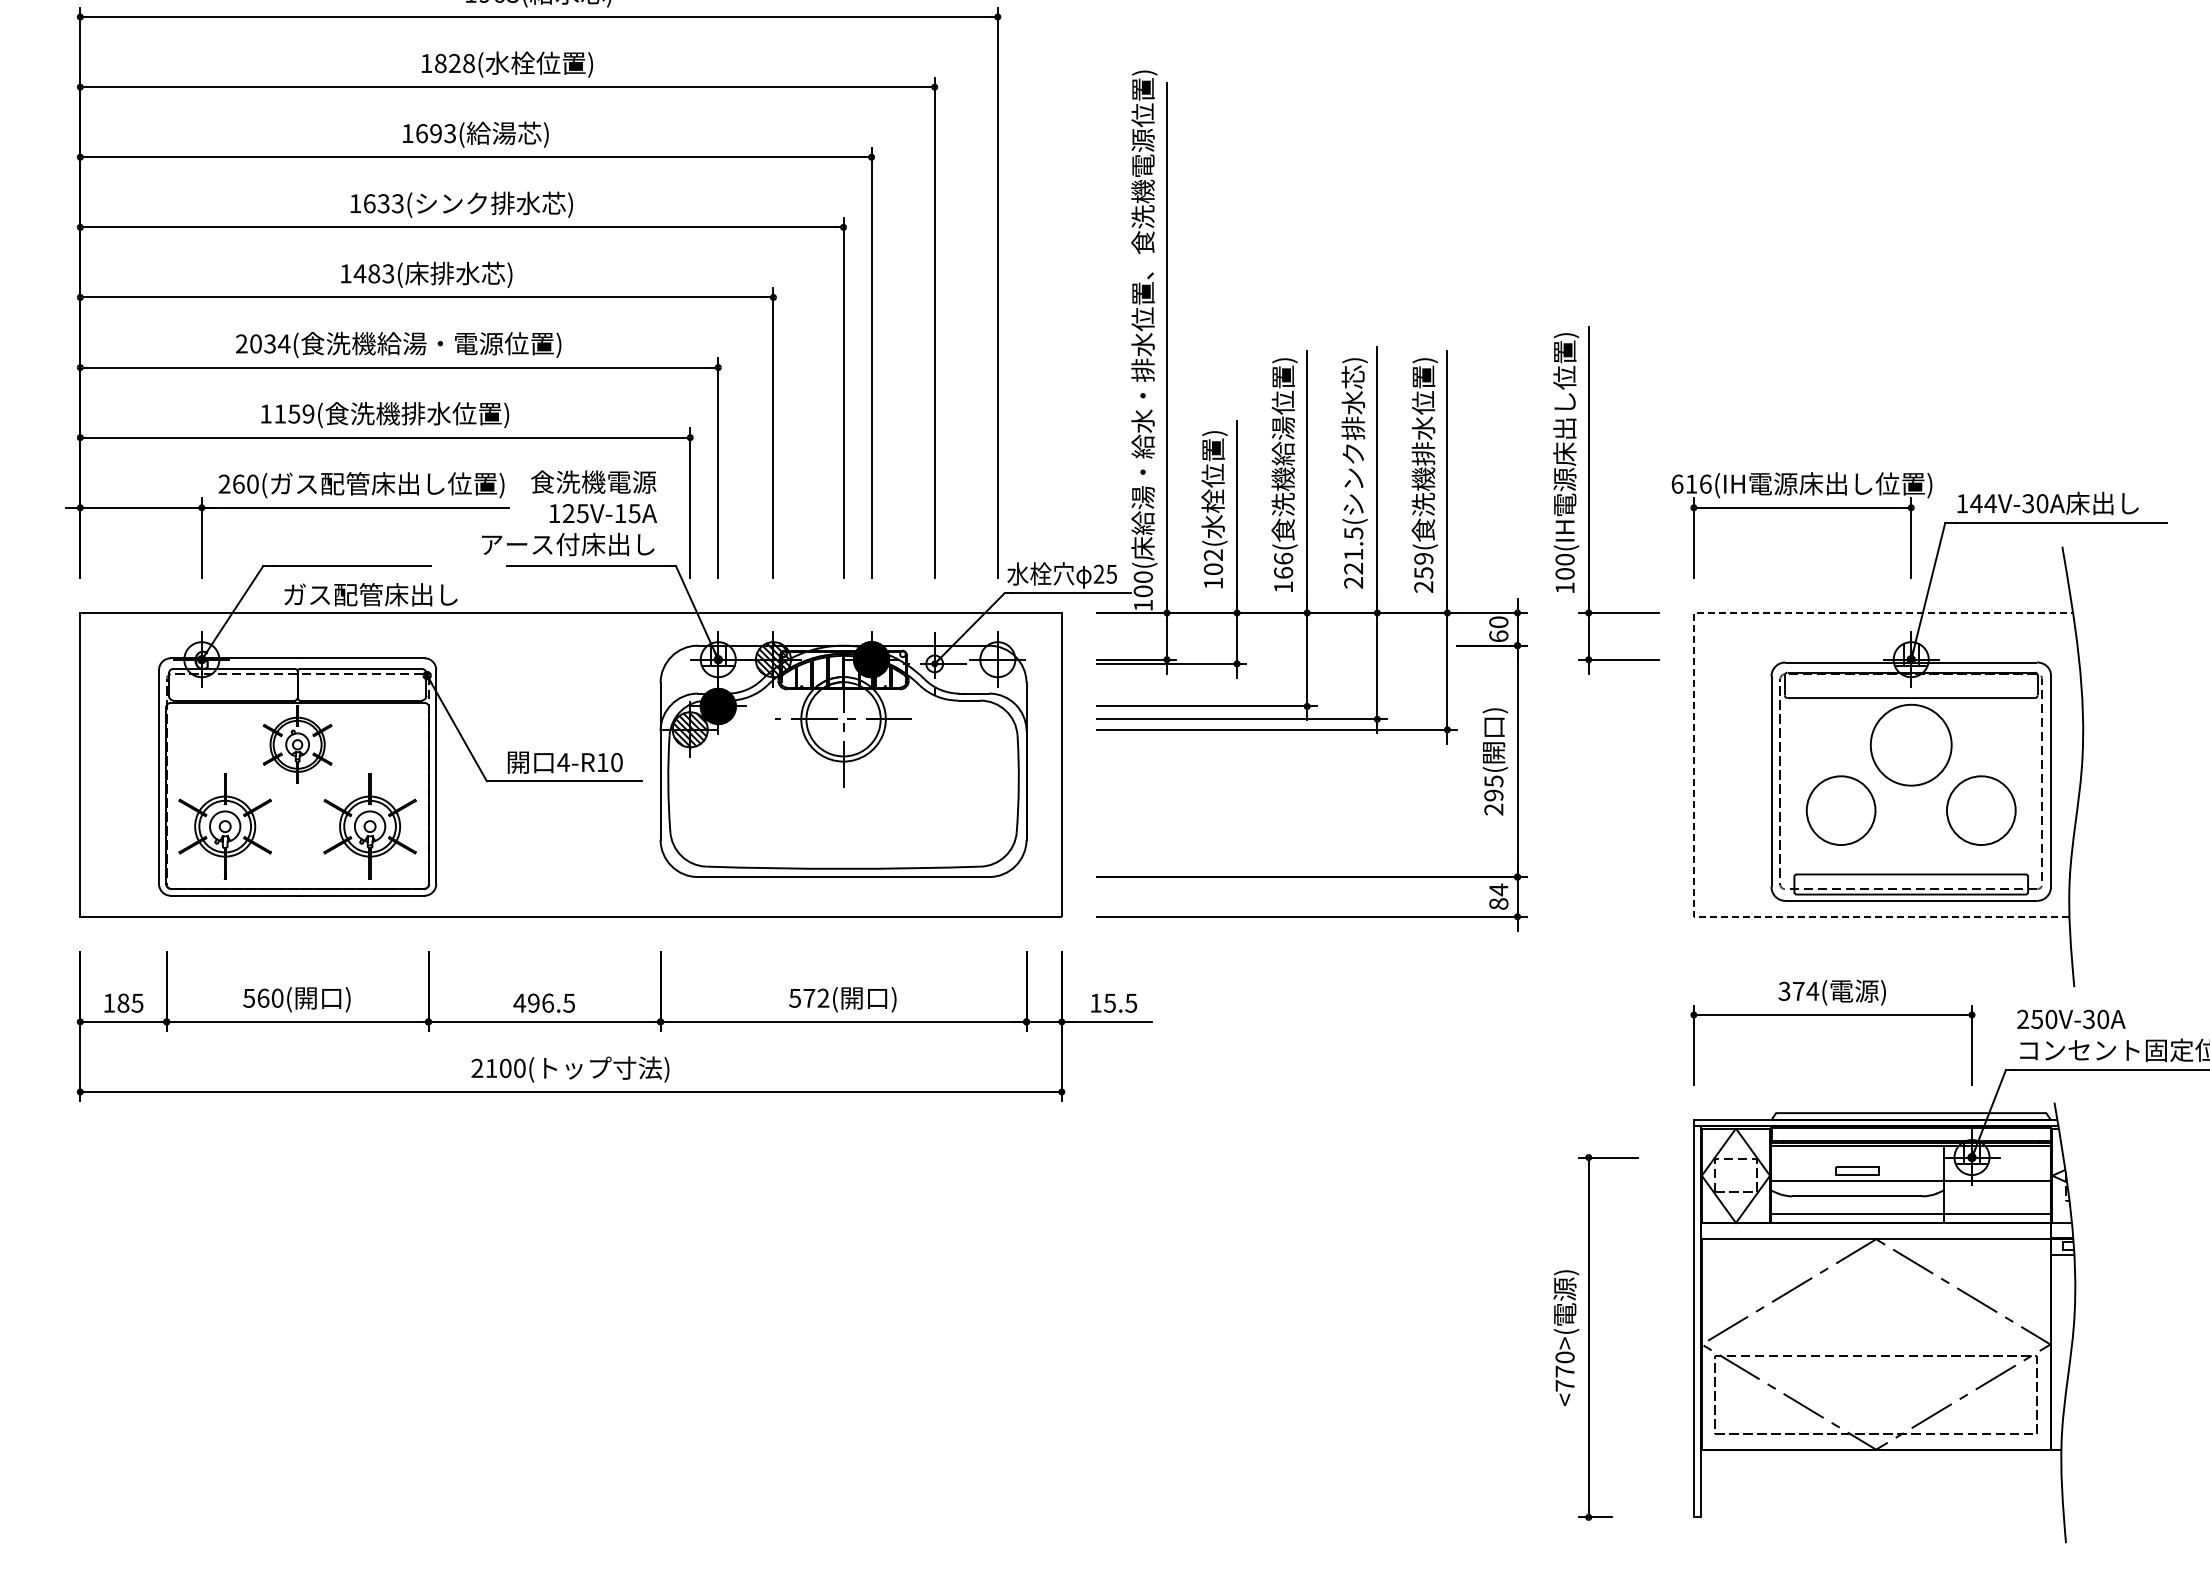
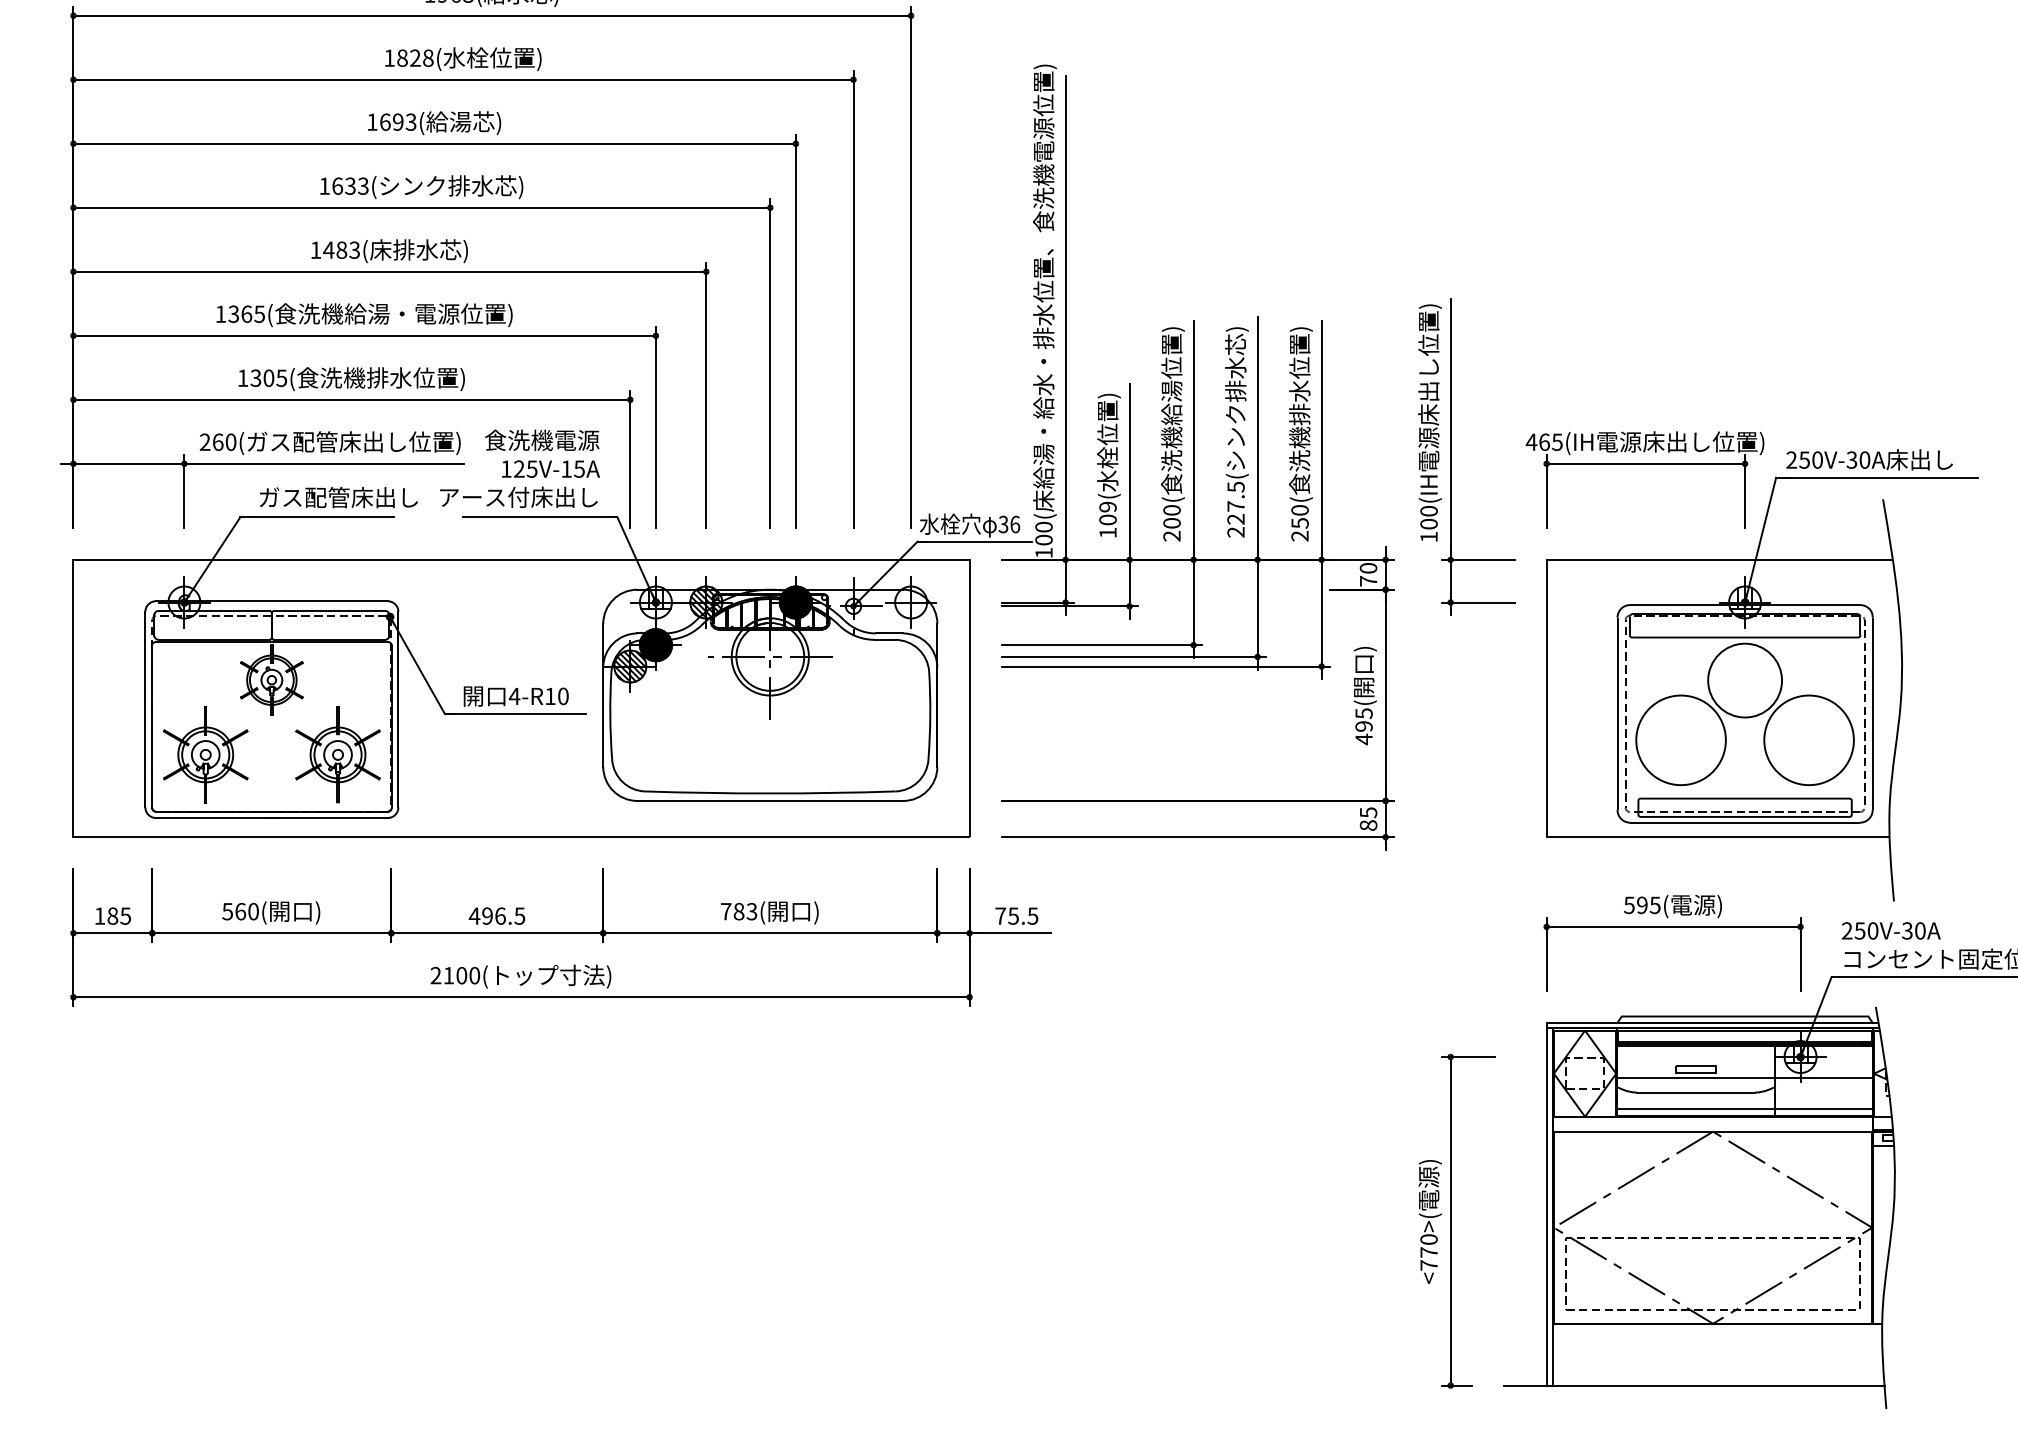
text: (263, 343) -> (240, 313), 2034 -> 1365
text: (294, 413) -> (269, 377), 1159 -> 1305
text: (1691, 483) -> (1544, 441), 616 -> 465
text: (1976, 503) -> (1804, 459), 144V-30A -> 250V-30A
text: (1213, 554) -> (1108, 506), 102( -> 109(
text: (1353, 554) -> (1235, 506), 221.5( -> 227.5(
text: (1423, 558) -> (1299, 510), 259( -> 250(
text: (1283, 572) -> (1171, 522), 166( -> 200(
text: (1105, 573) -> (1009, 523), 25 -> 36
text: (370, 594) -> (338, 497), moved
text: (1498, 636) -> (1368, 581), 60 -> 70
line: (1693, 762) -> (1546, 696), dashed -> solid
text: (1493, 809) -> (1363, 739), 295( -> 495(
circle: (1841, 810) -> (1681, 740), size x1.43
circle: (1981, 810) -> (1809, 740), size x1.43
text: (1498, 889) -> (1368, 812), 84 -> 85
text: (1799, 990) -> (1643, 904), 374( -> 595(
text: (809, 997) -> (739, 910), 572( -> 783(
text: (1095, 1002) -> (1000, 915), 15.5 -> 75.5
line: (1854, 1517) -> (1693, 1385), added

